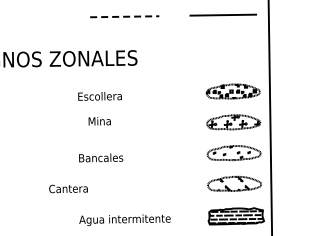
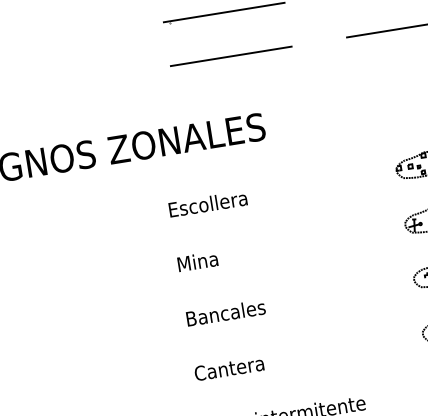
line: (124, 16) -> (230, 55), dashed -> solid
text: (99, 121) -> (197, 262), moved
text: (68, 188) -> (229, 368), moved

